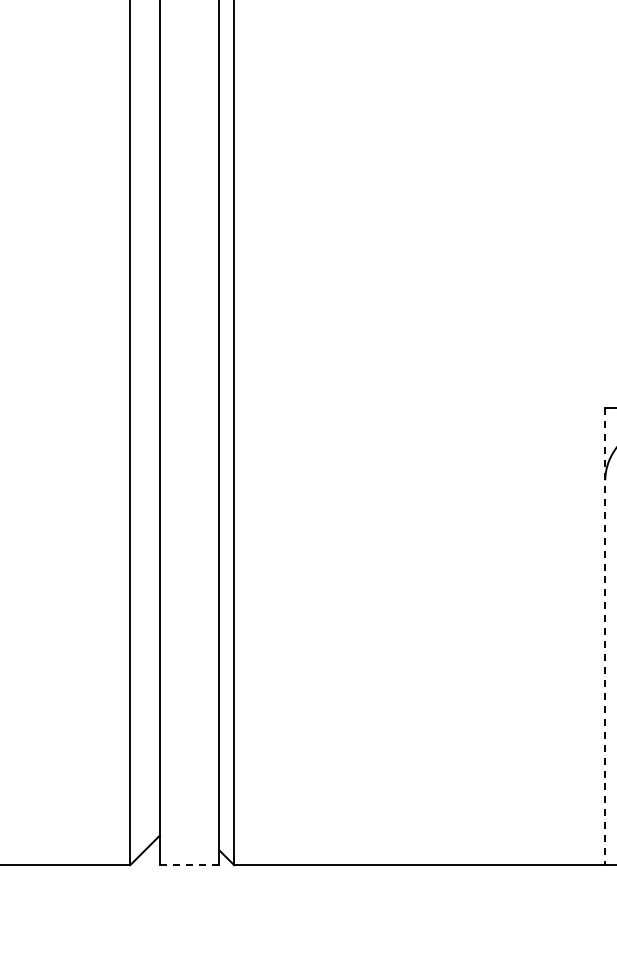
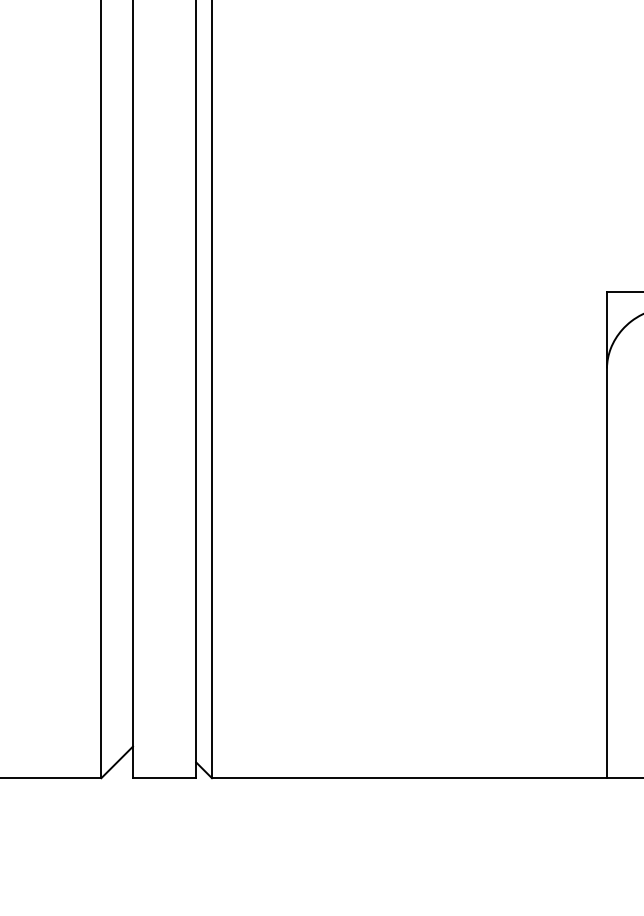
line: (605, 637) -> (607, 535), dashed -> solid
line: (189, 865) -> (164, 778), dashed -> solid

